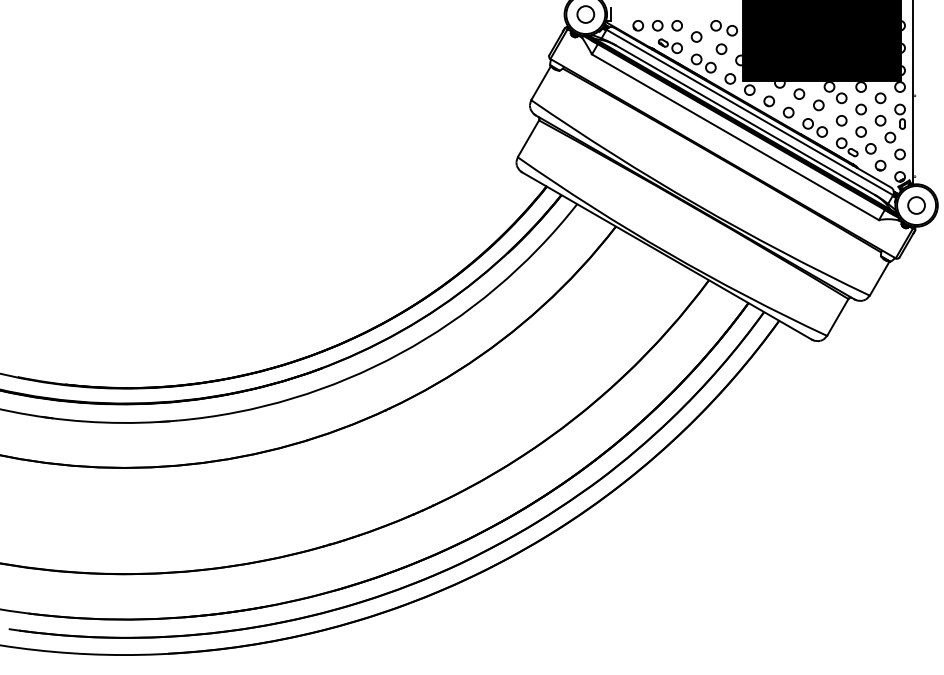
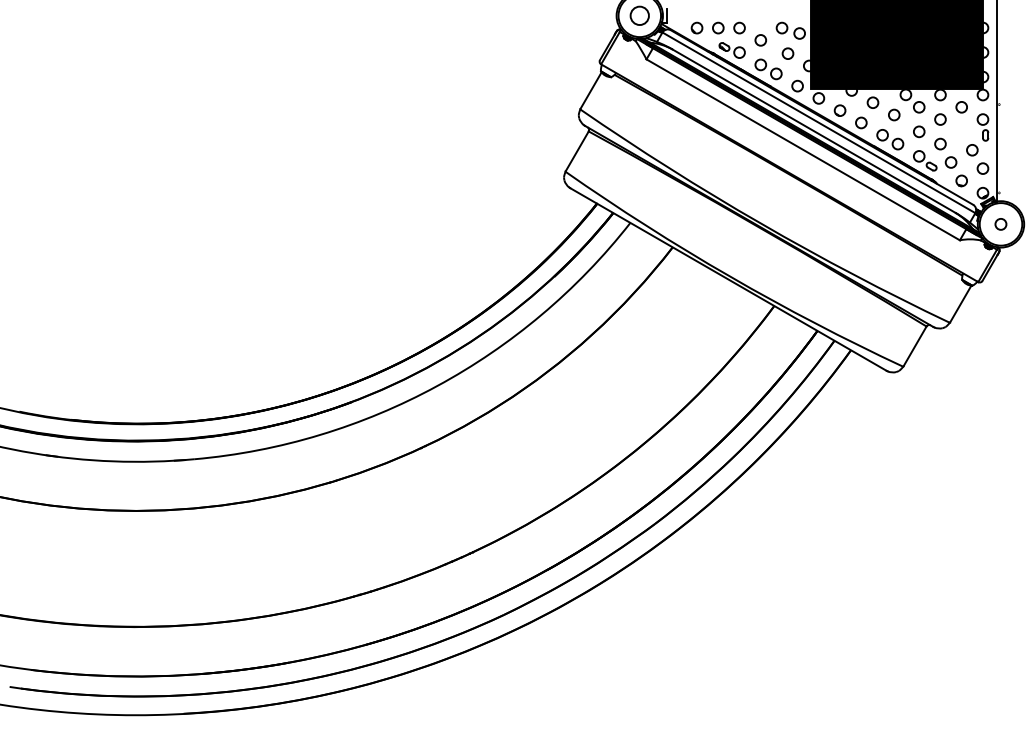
circle: (880, 120) -> (961, 131), removed
circle: (916, 205) -> (1000, 224), size x0.6

